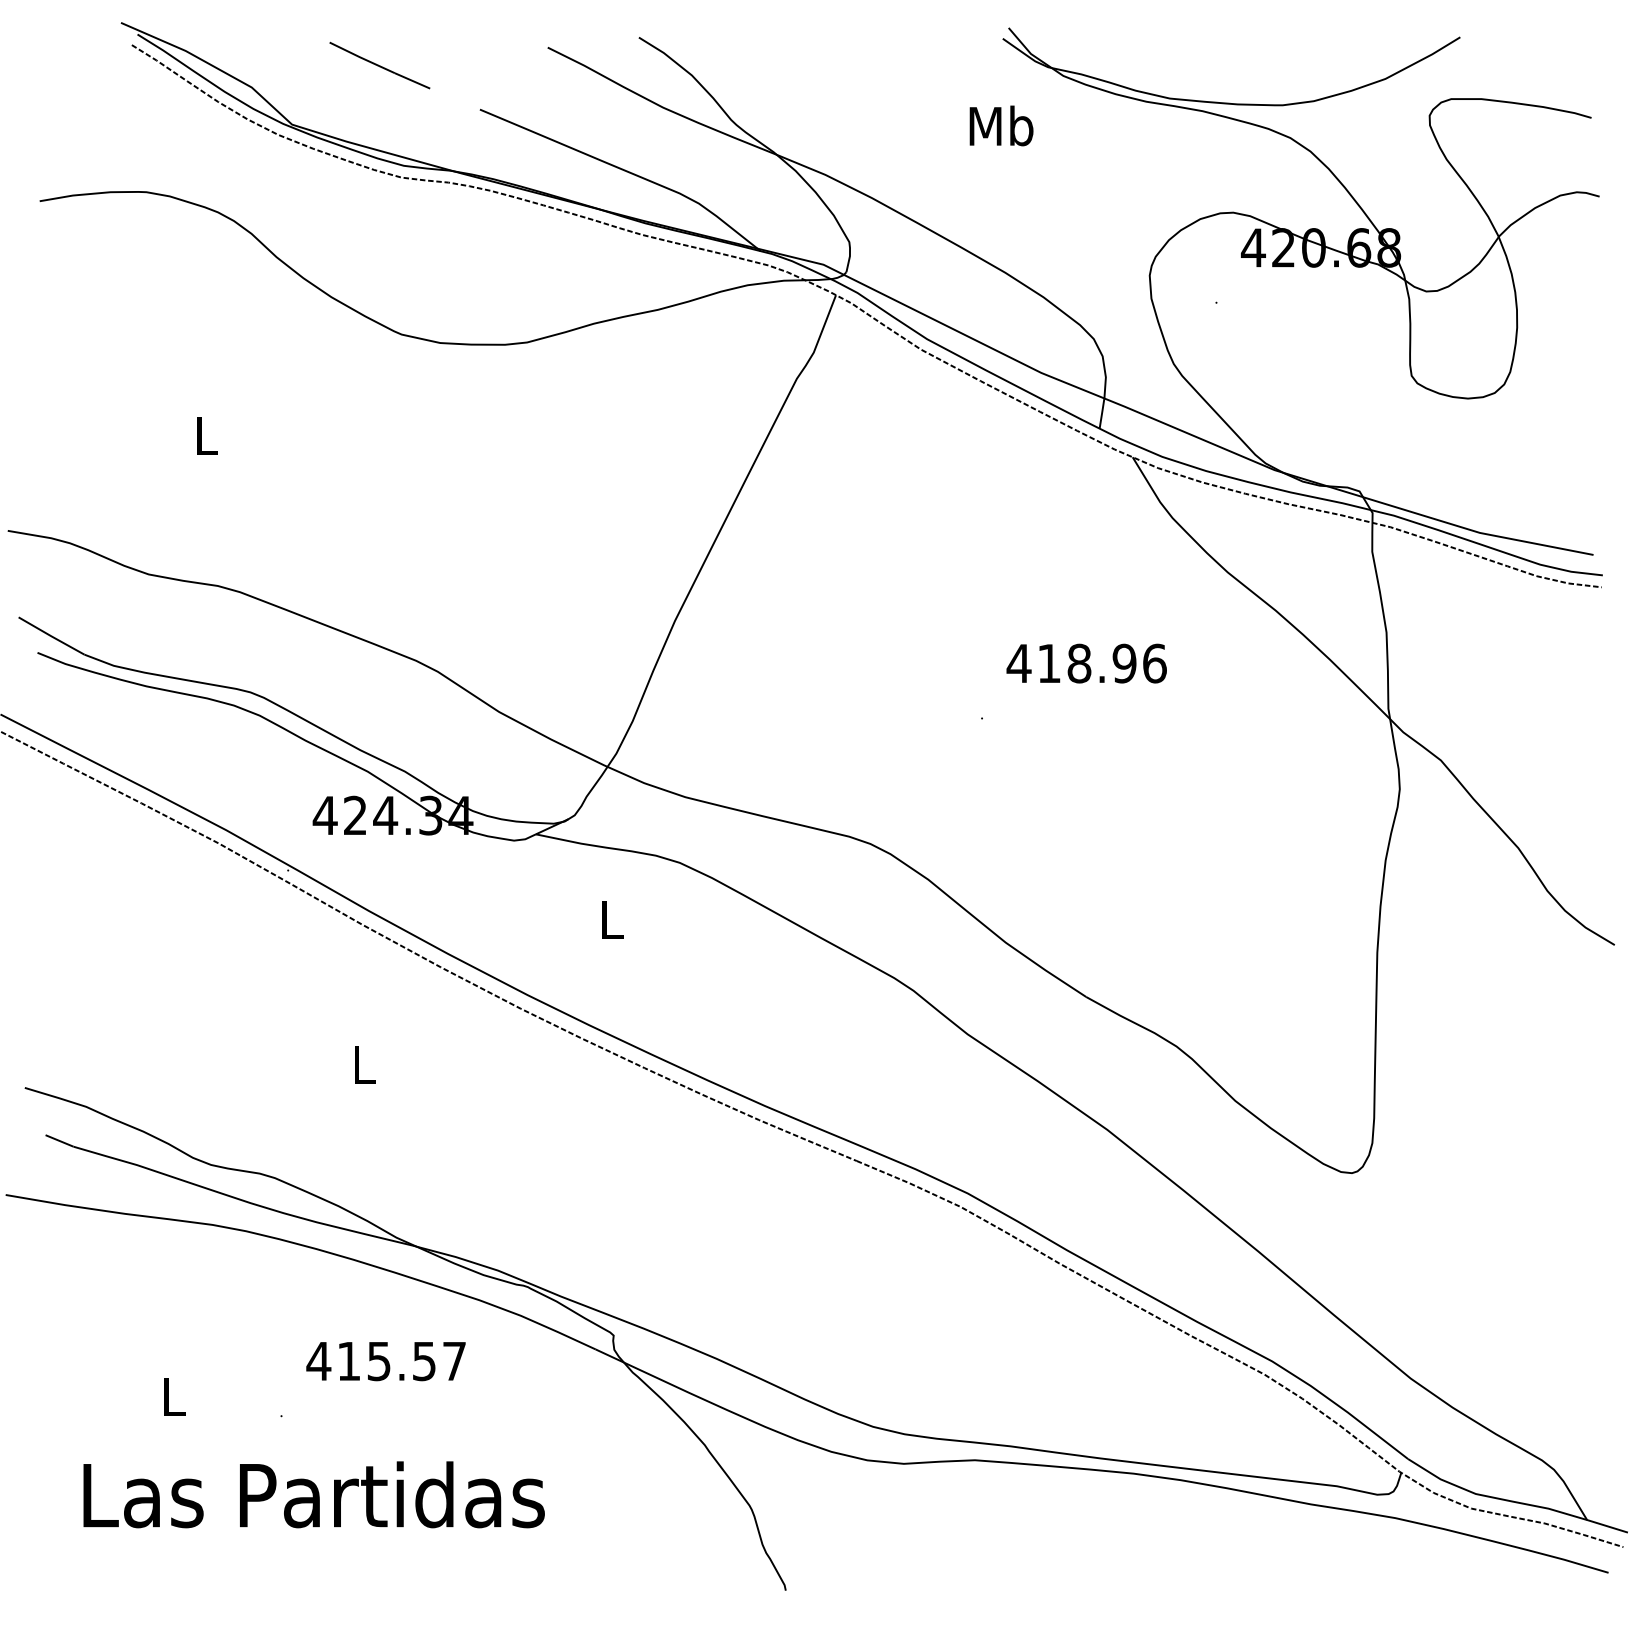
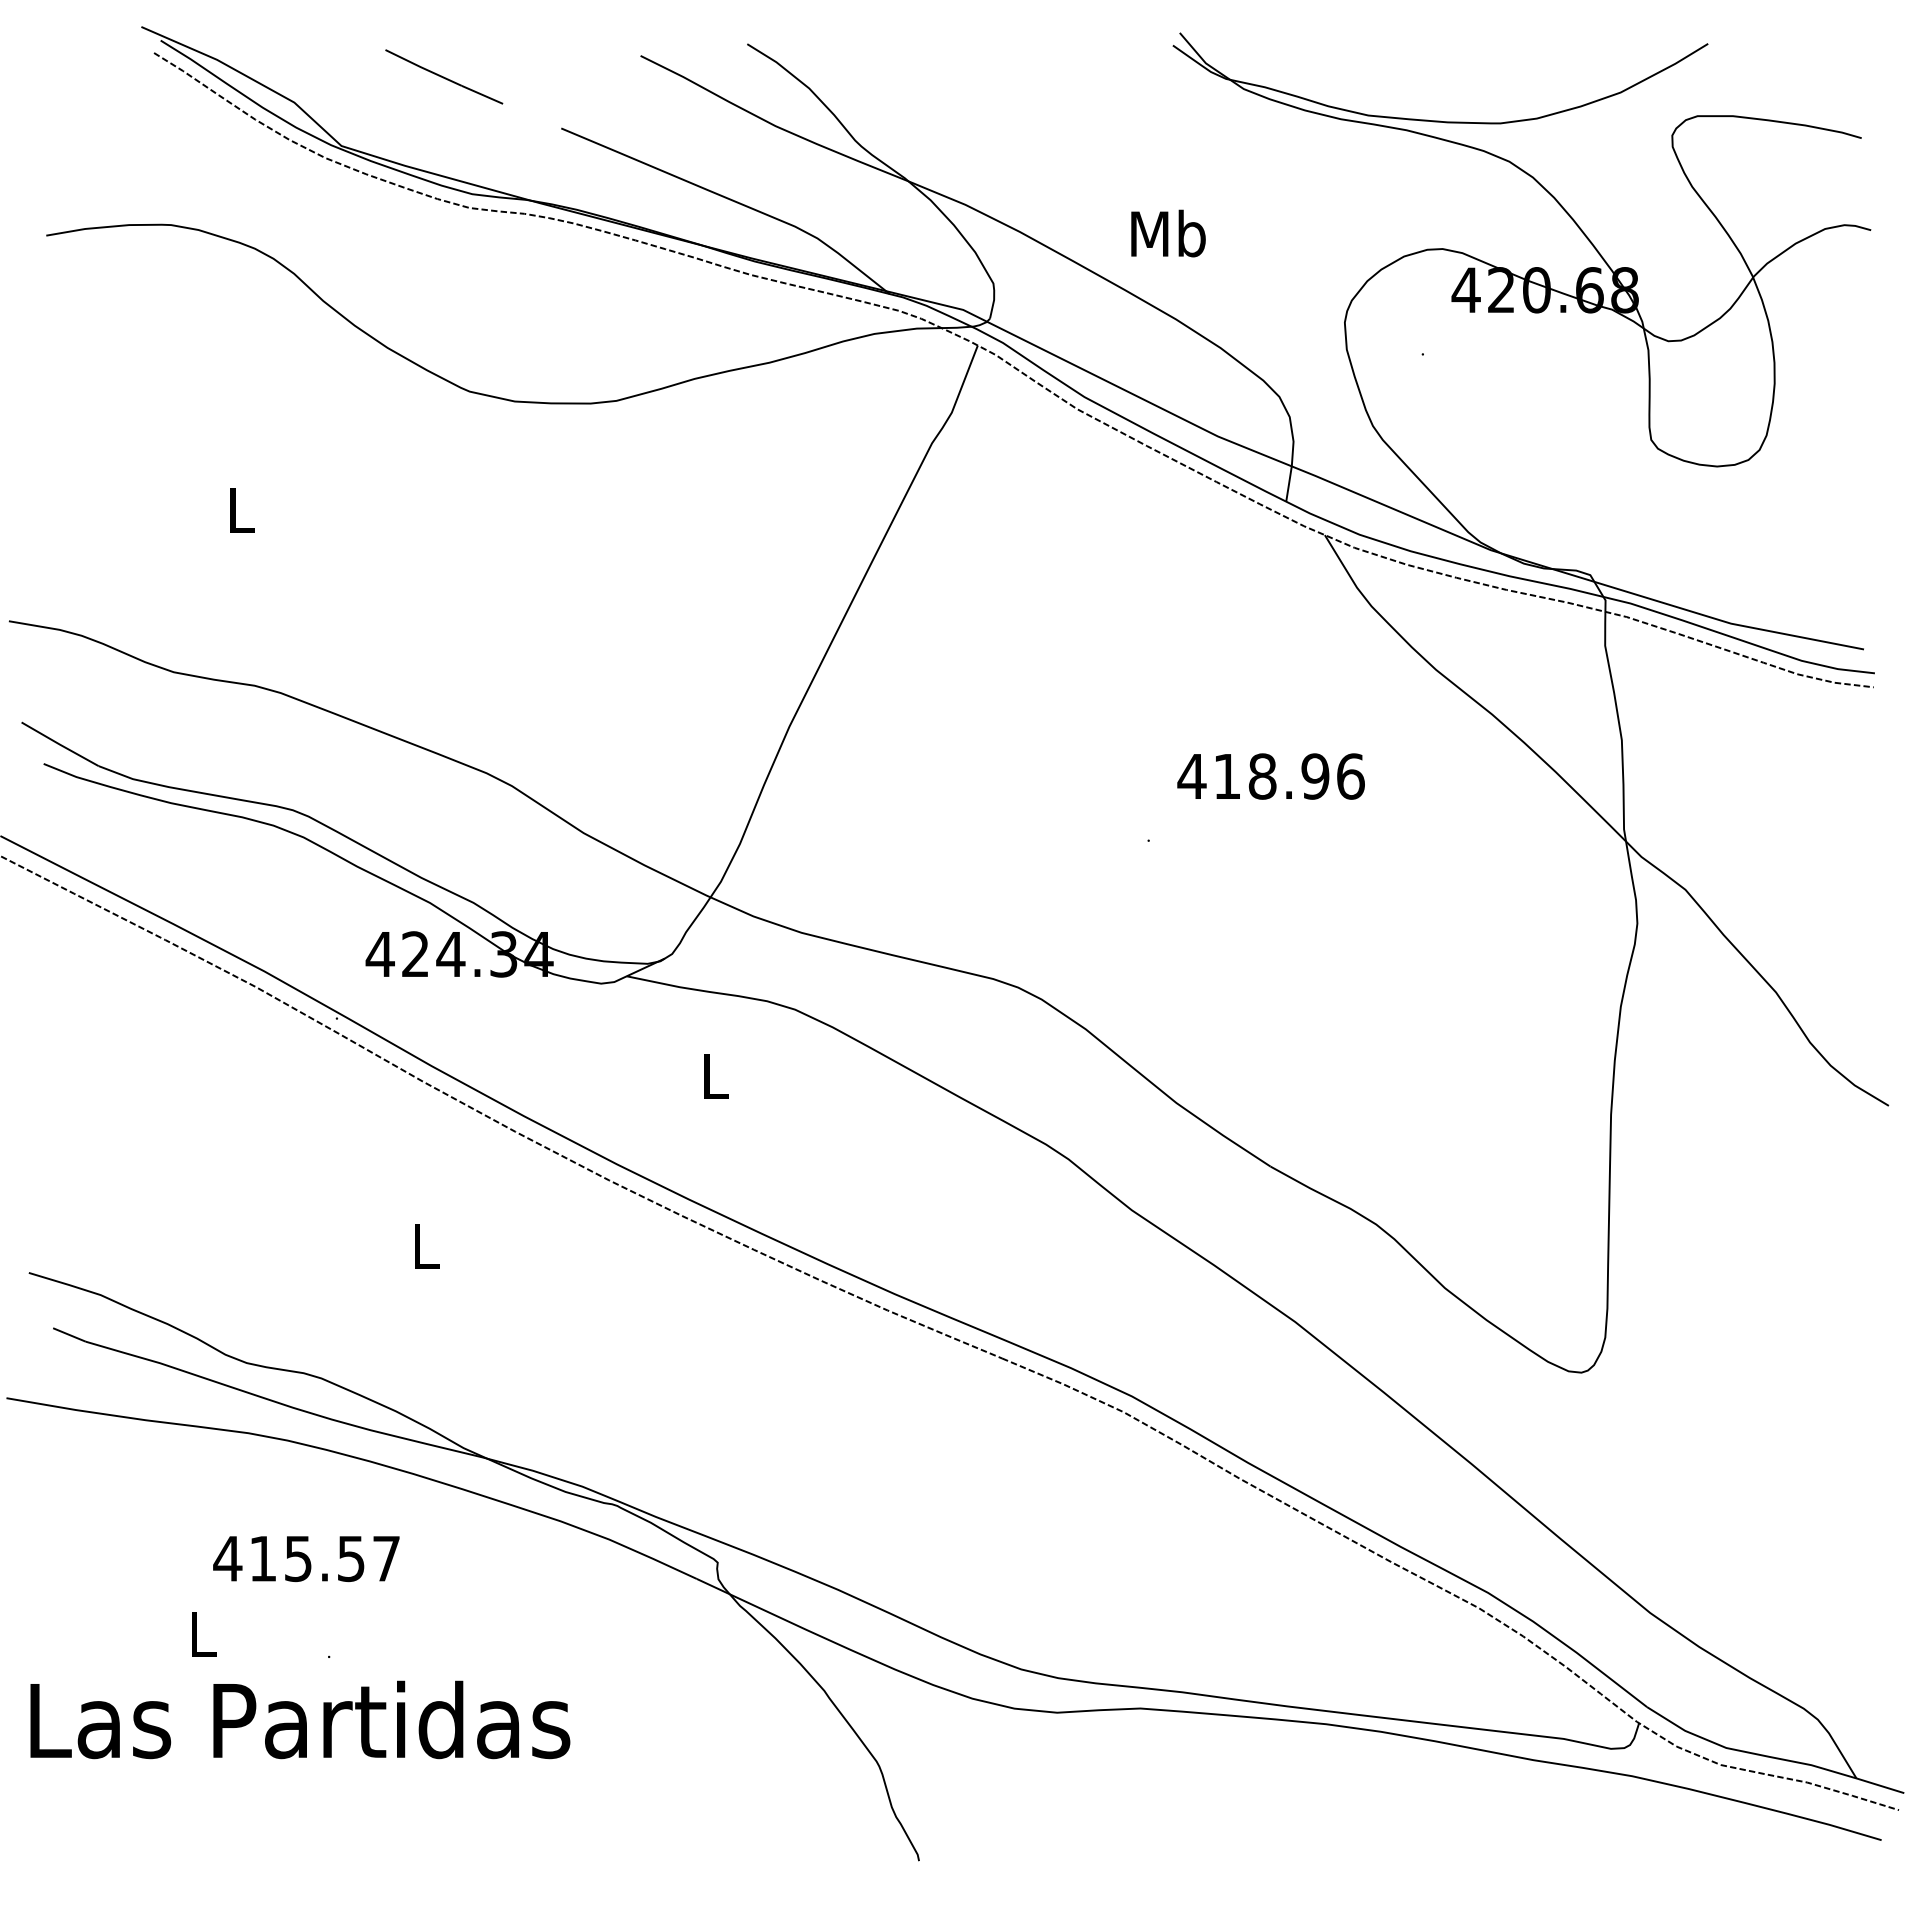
text: (1001, 125) -> (1168, 233), moved
text: (386, 1361) -> (306, 1559), moved
text: (314, 1494) -> (300, 1719), moved

